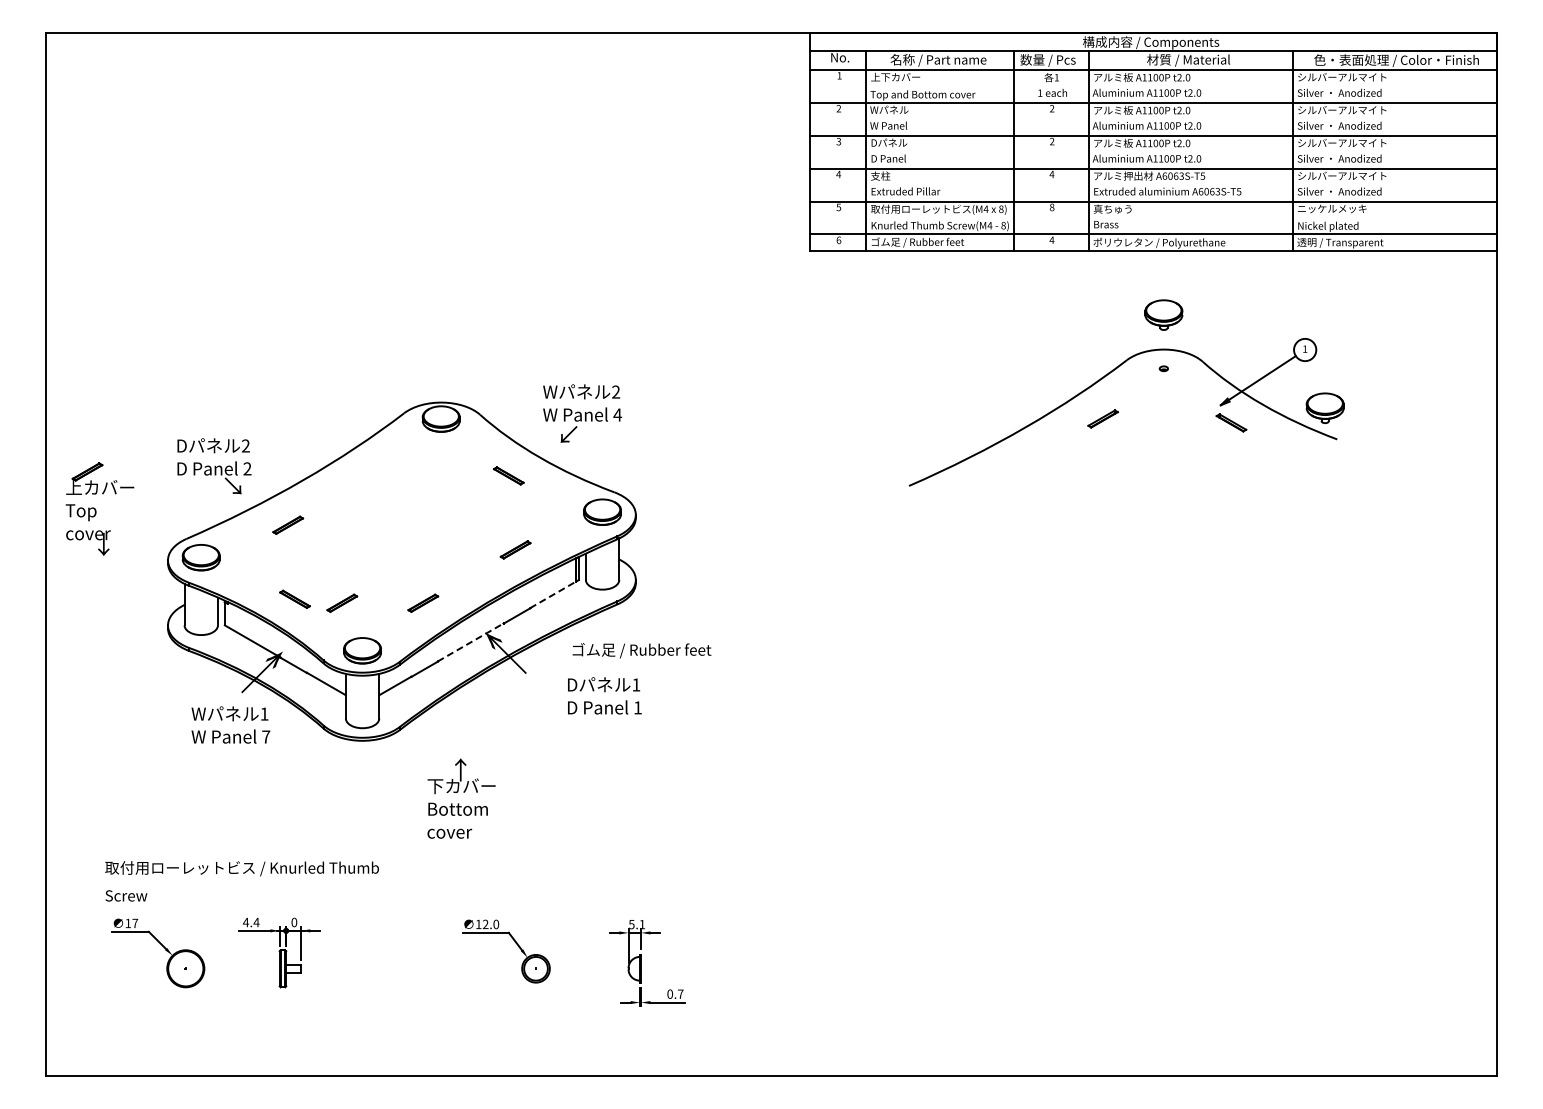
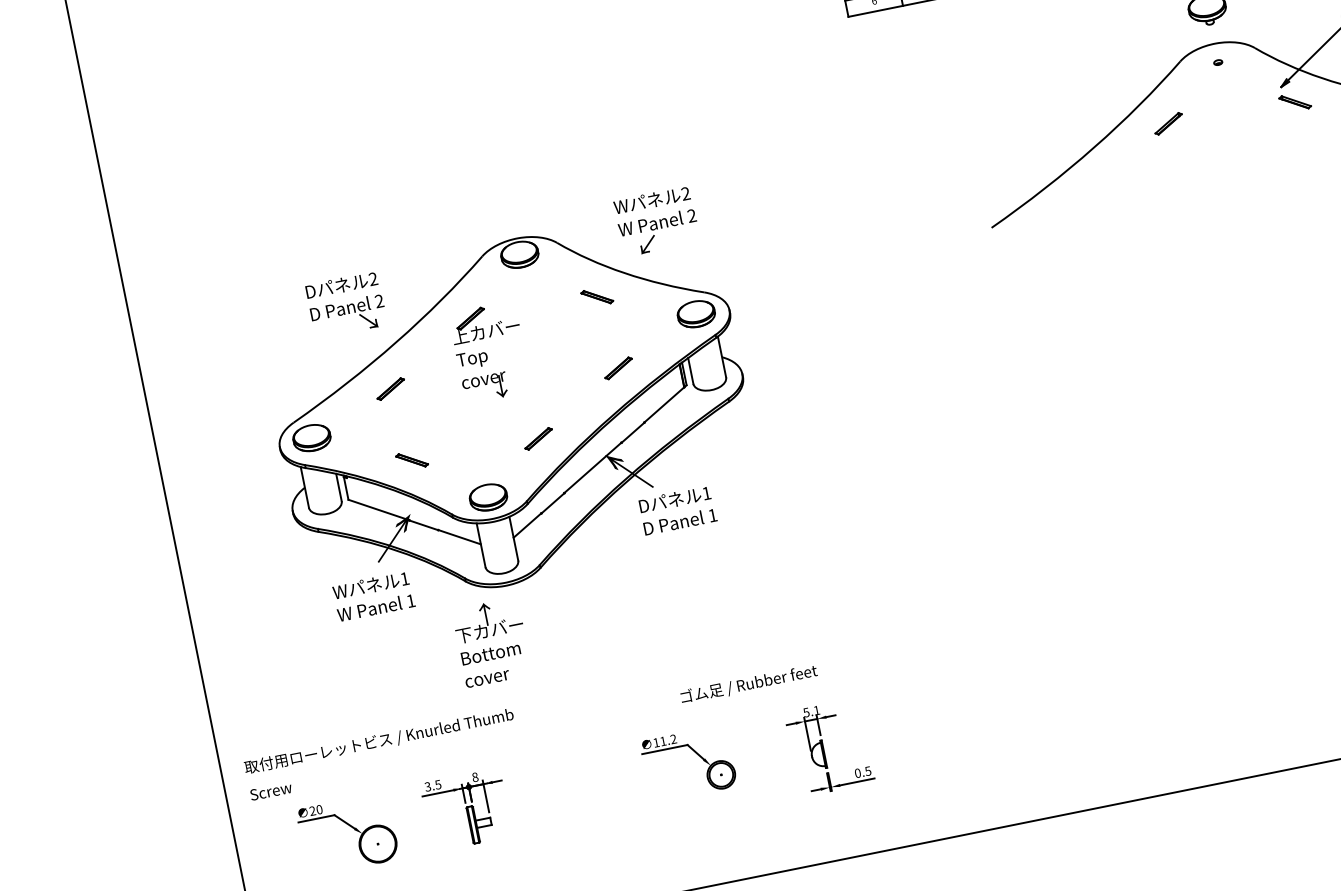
text: (617, 414) -> (691, 215), 4 -> 2
text: (214, 466) -> (346, 305), moved
part: (99, 508) -> (489, 352), moved
line: (553, 594) -> (664, 404), dashed -> solid
part: (342, 602) -> (459, 454), removed
line: (471, 642) -> (593, 467), dashed -> solid
text: (641, 650) -> (748, 684), moved
text: (604, 695) -> (677, 510), moved
text: (266, 736) -> (411, 600), 7 -> 1
text: (461, 798) -> (492, 642), moved
text: (241, 881) -> (381, 754), moved
text: (250, 922) -> (432, 785), 4.4 -> 3.5
text: (294, 922) -> (475, 777), 0 -> 8
text: (131, 923) -> (315, 810), 17 -> 20
text: (490, 924) -> (667, 740), 12.0 -> 11.2
text: (680, 993) -> (867, 770), 0.7 -> 0.5

